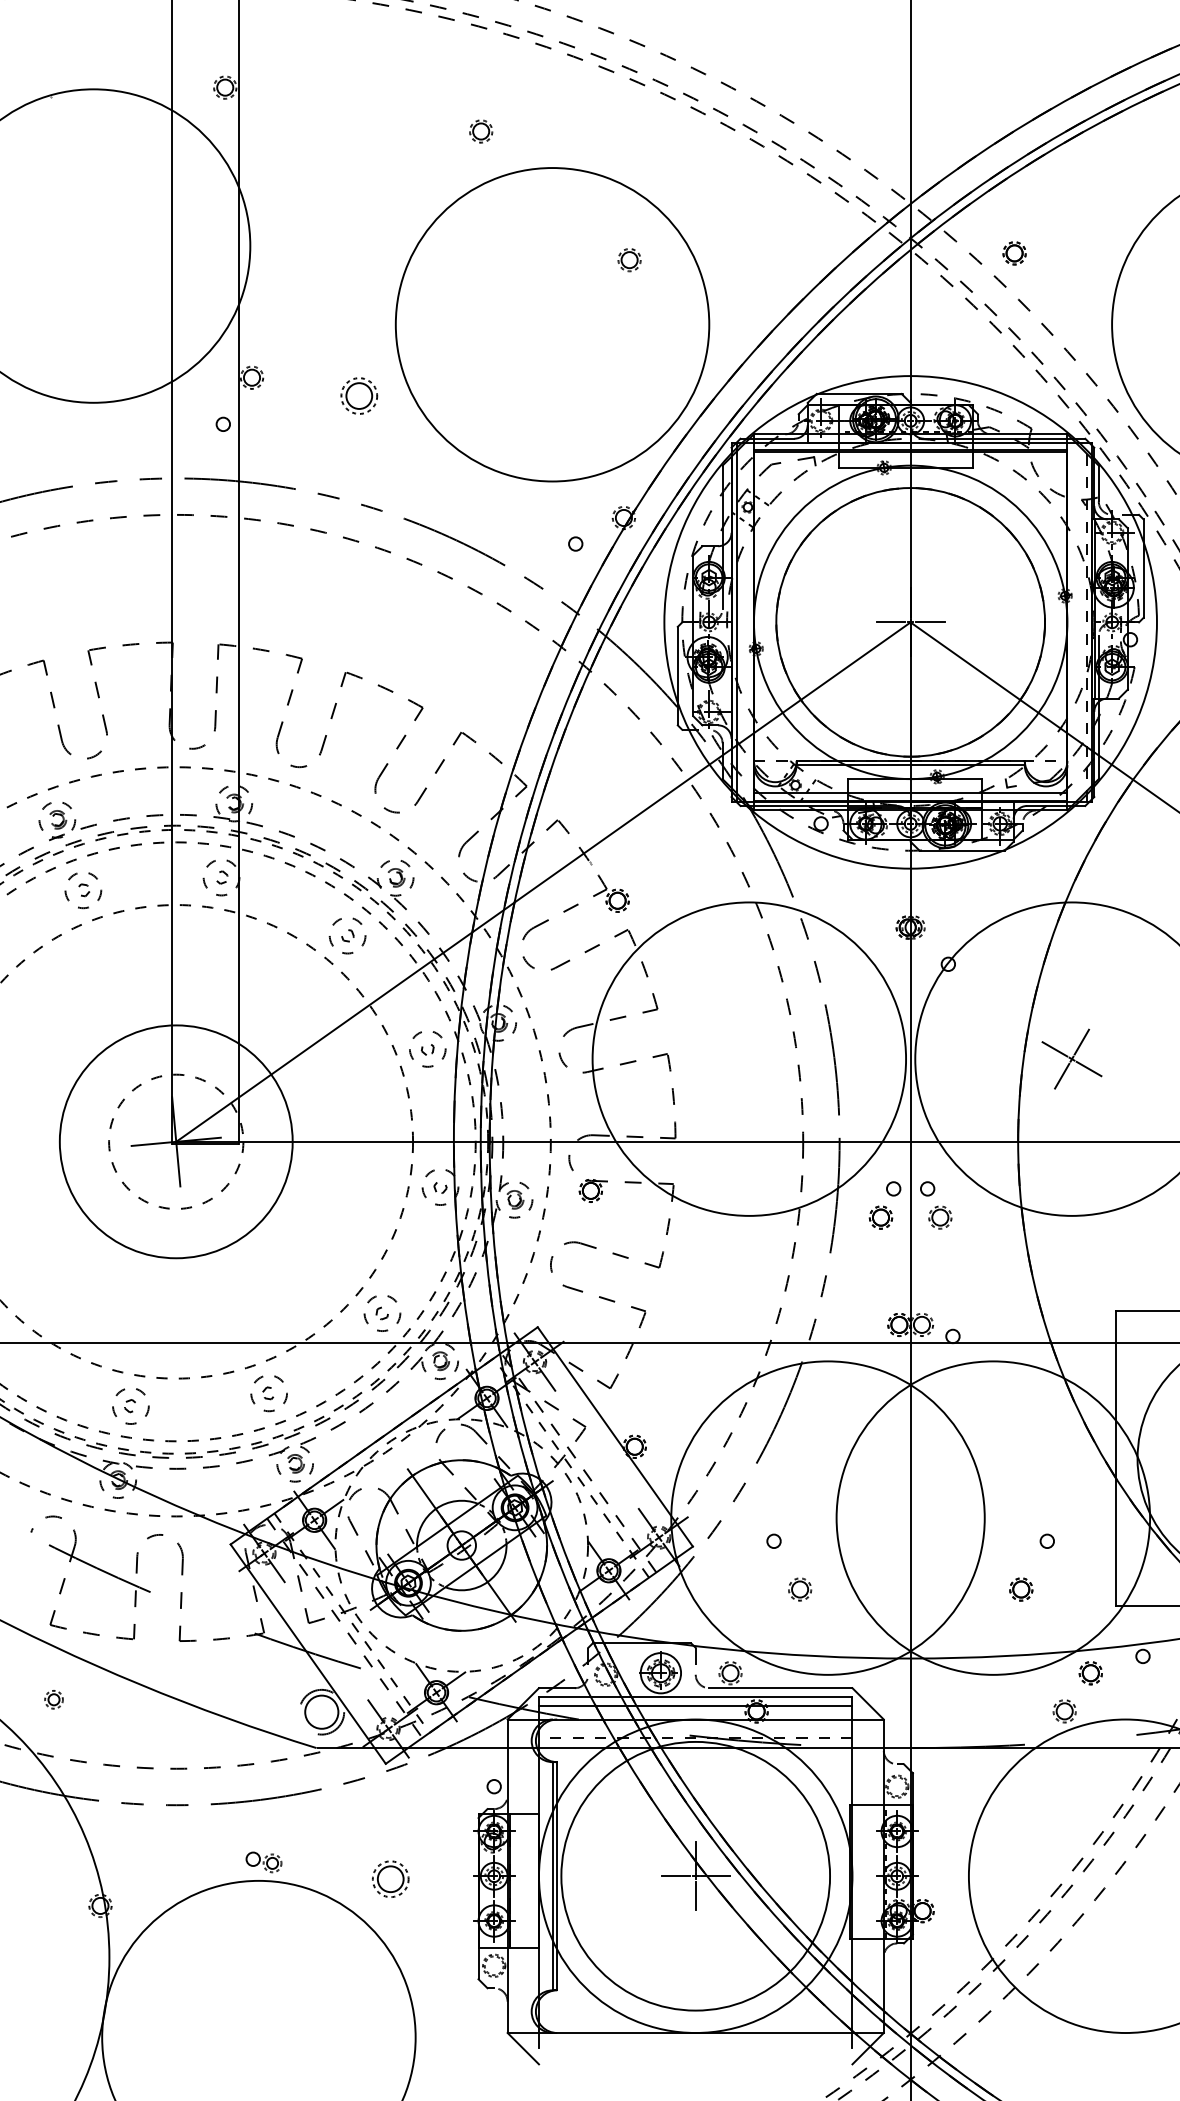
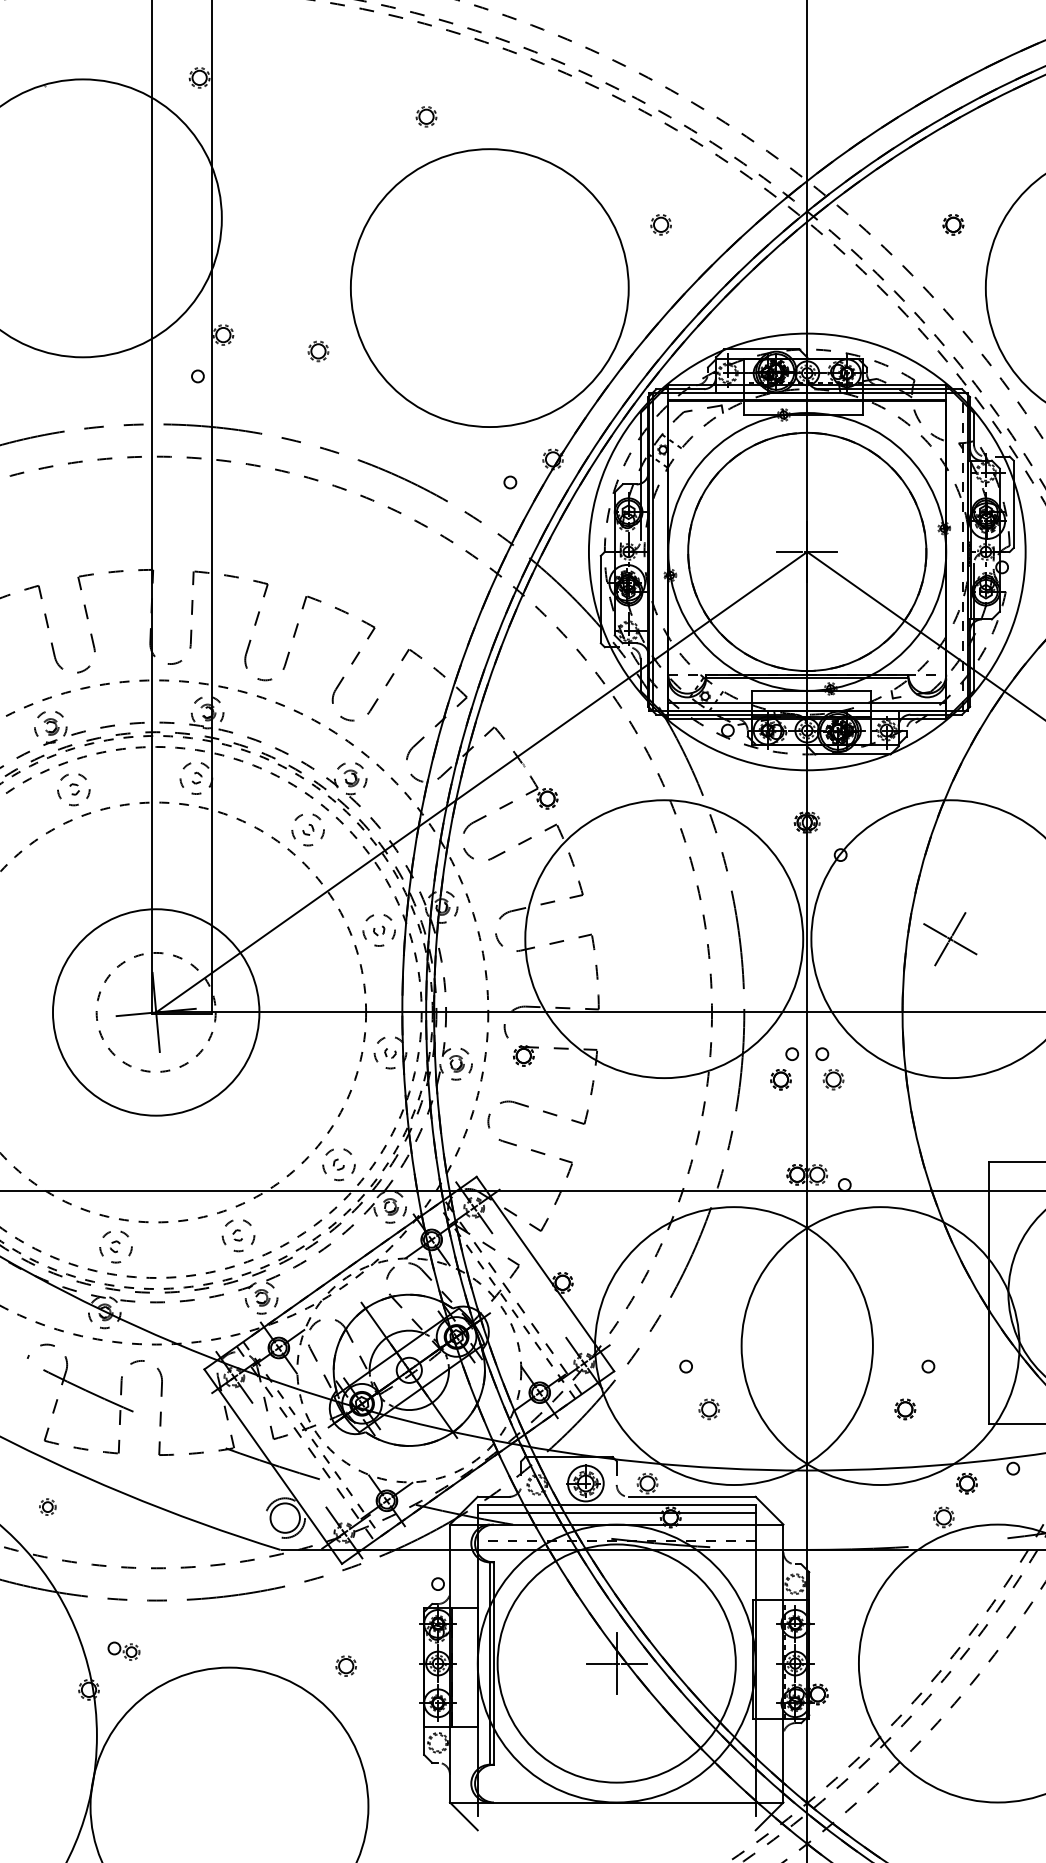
part: (1014, 253) -> (953, 224), moved
part: (628, 259) -> (660, 224), moved
part: (359, 396) -> (318, 351), size x0.62
part: (263, 1861) -> (123, 1650), moved
part: (389, 1878) -> (345, 1665), size x0.62

